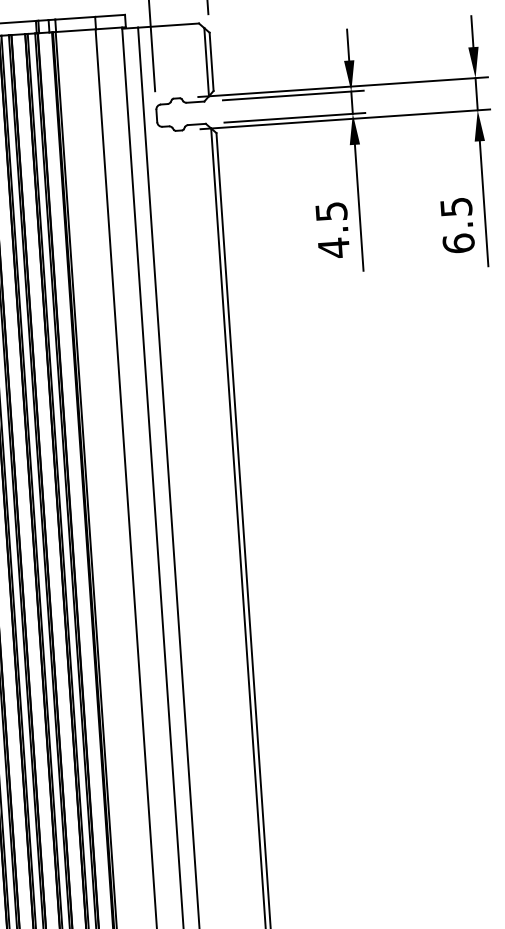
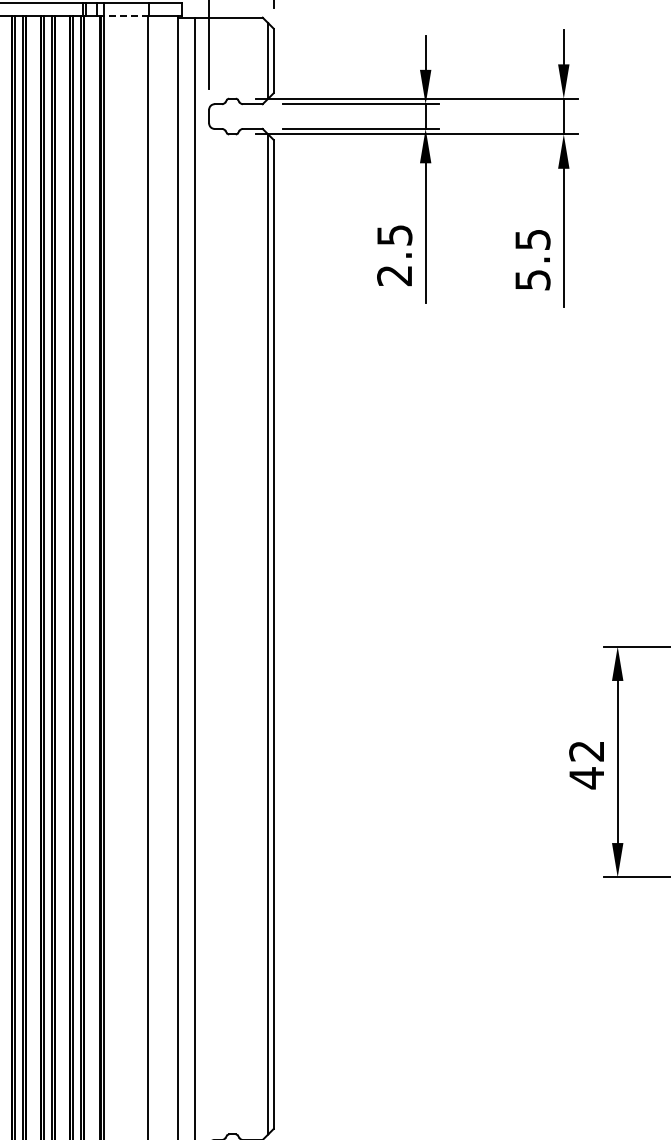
line: (75, 30) -> (125, 16), solid -> dashed
text: (458, 243) -> (532, 279), 6.5 -> 5.5
text: (333, 247) -> (394, 275), 4.5 -> 2.5

